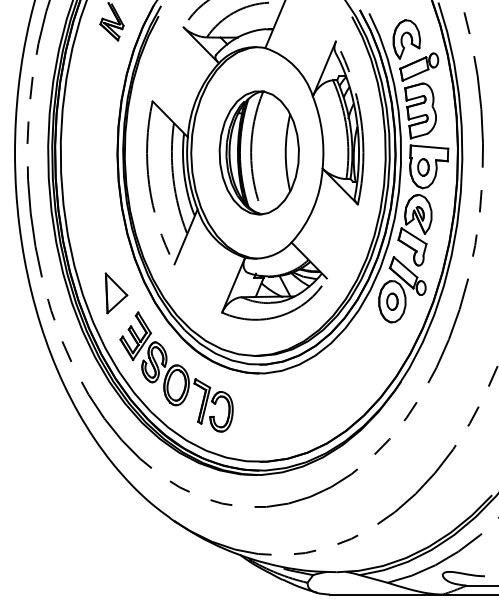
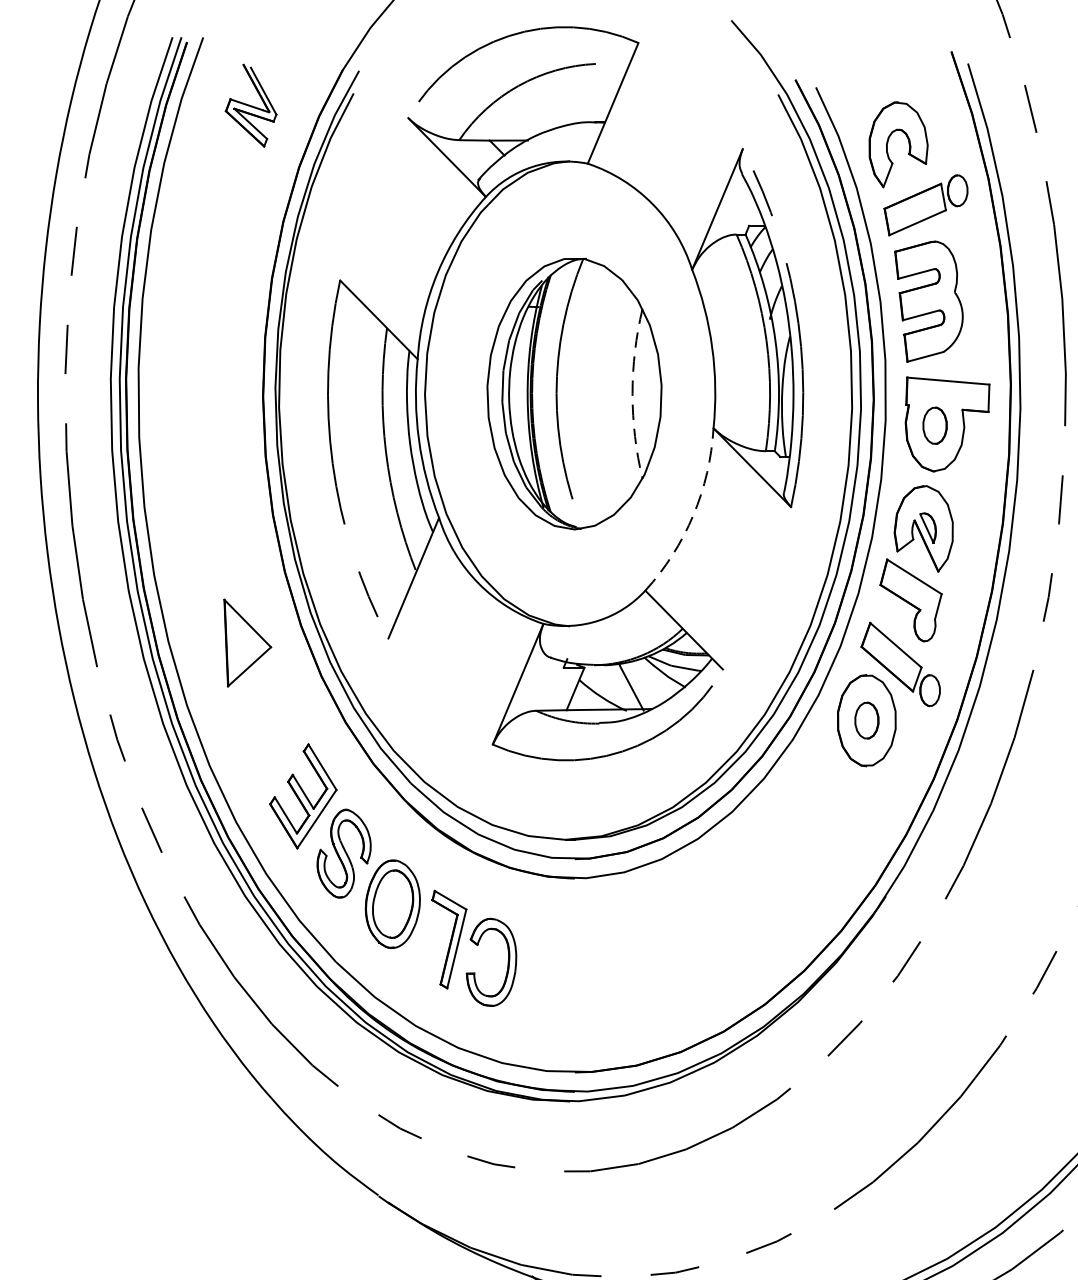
arc: (285, 152) -> (632, 392), solid -> dashed
arc: (313, 208) -> (693, 515), solid -> dashed
part: (116, 293) -> (247, 643), moved

